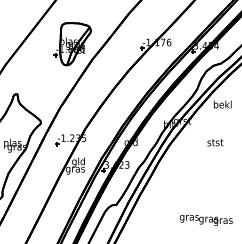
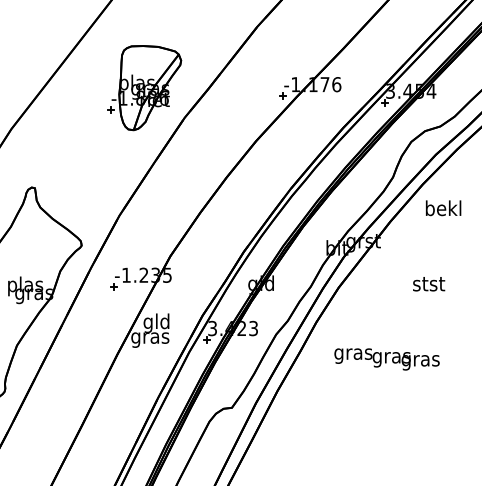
text: (206, 220) -> (387, 359), moved

